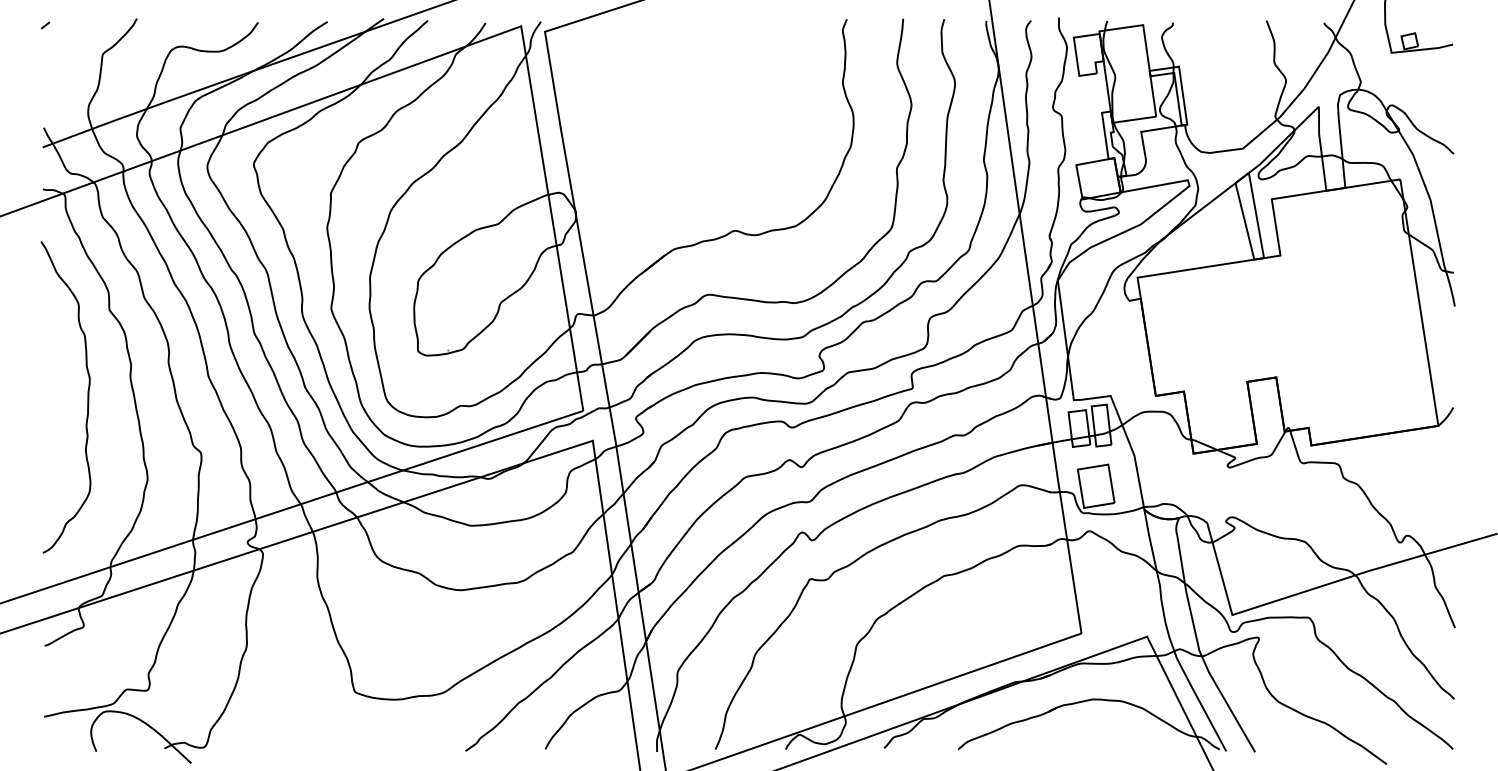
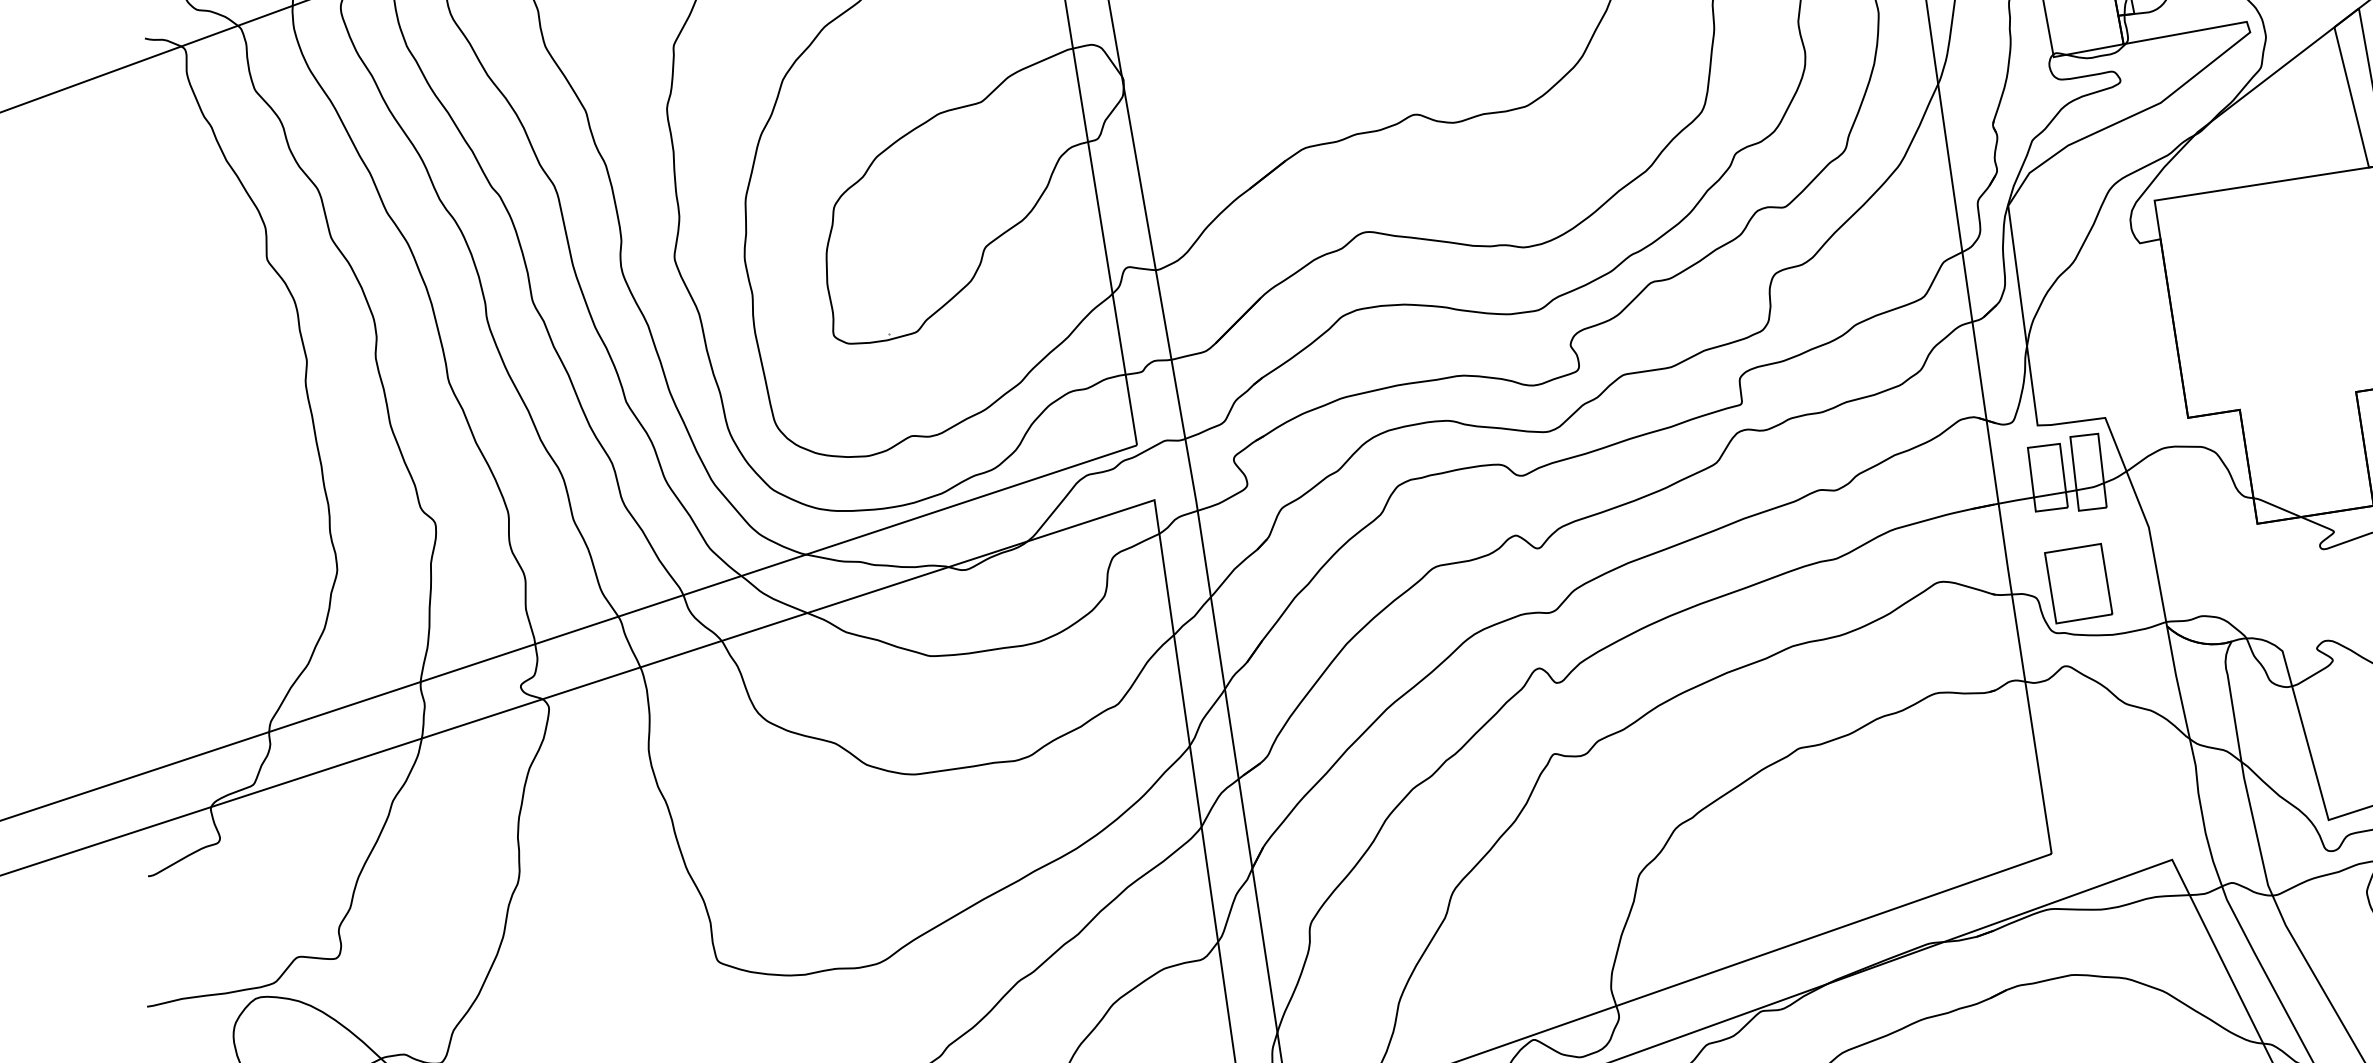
curve: (87, 397) -> (226, 420), removed

